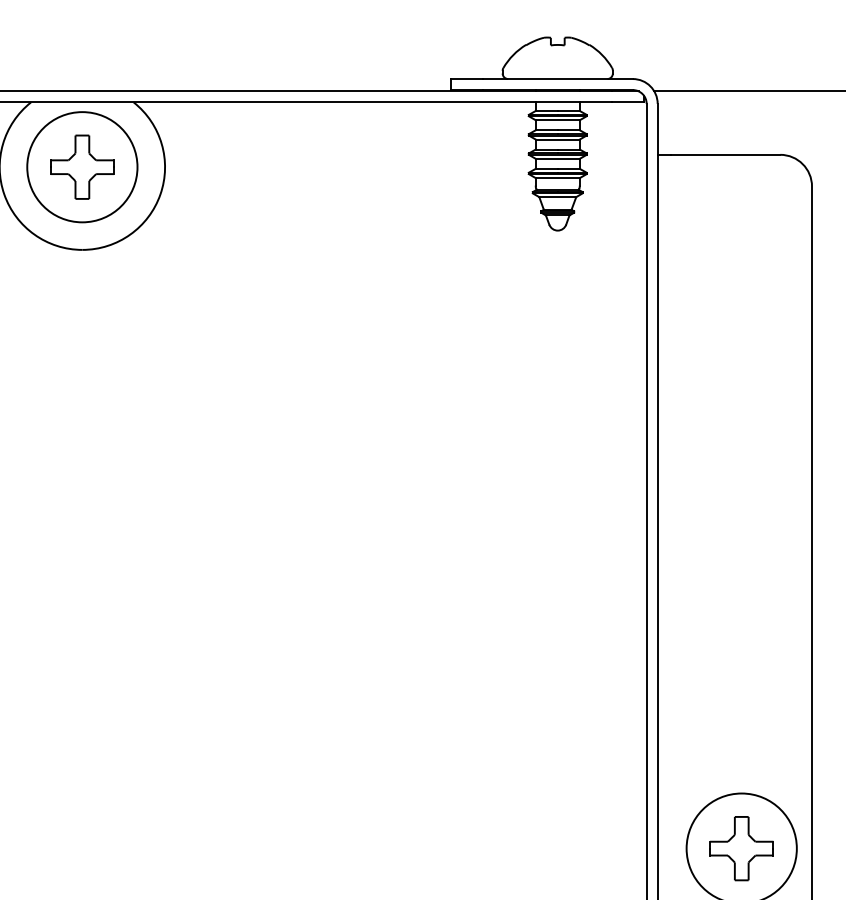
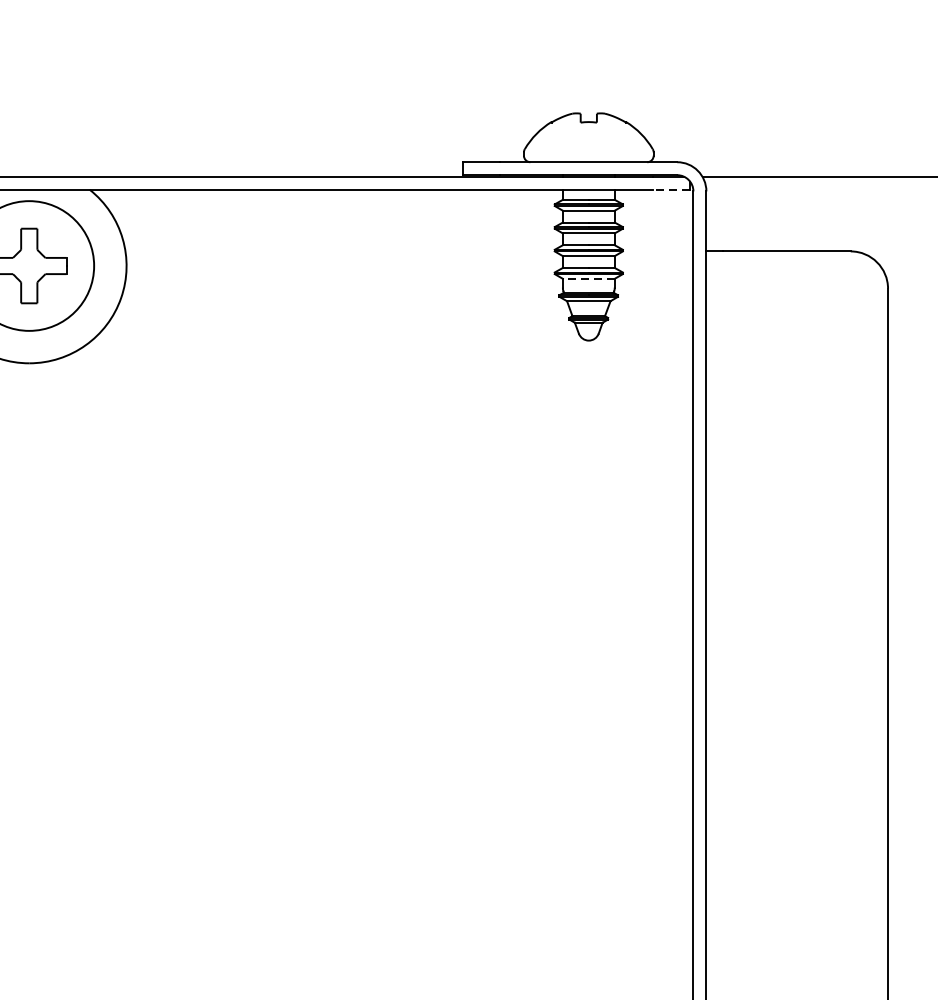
line: (628, 102) -> (672, 189), solid -> dashed
line: (557, 178) -> (588, 279), solid -> dashed

